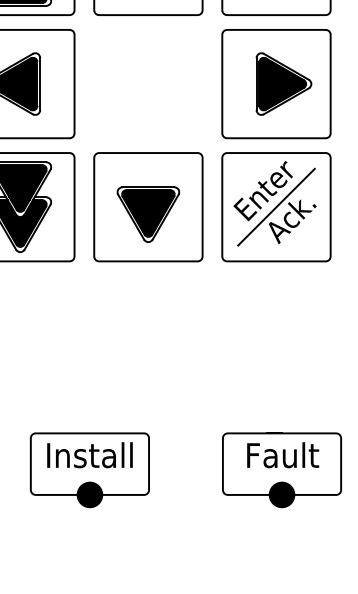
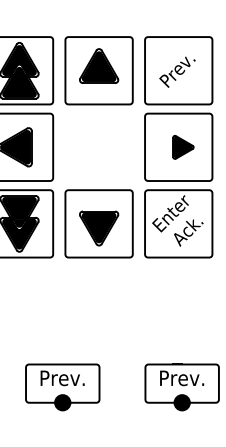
part: (284, 84) -> (183, 147), size x0.6
line: (276, 206) -> (178, 223), removed
text: (89, 455) -> (62, 378), Install -> Prev.
text: (282, 455) -> (182, 378), Fault -> Prev.

